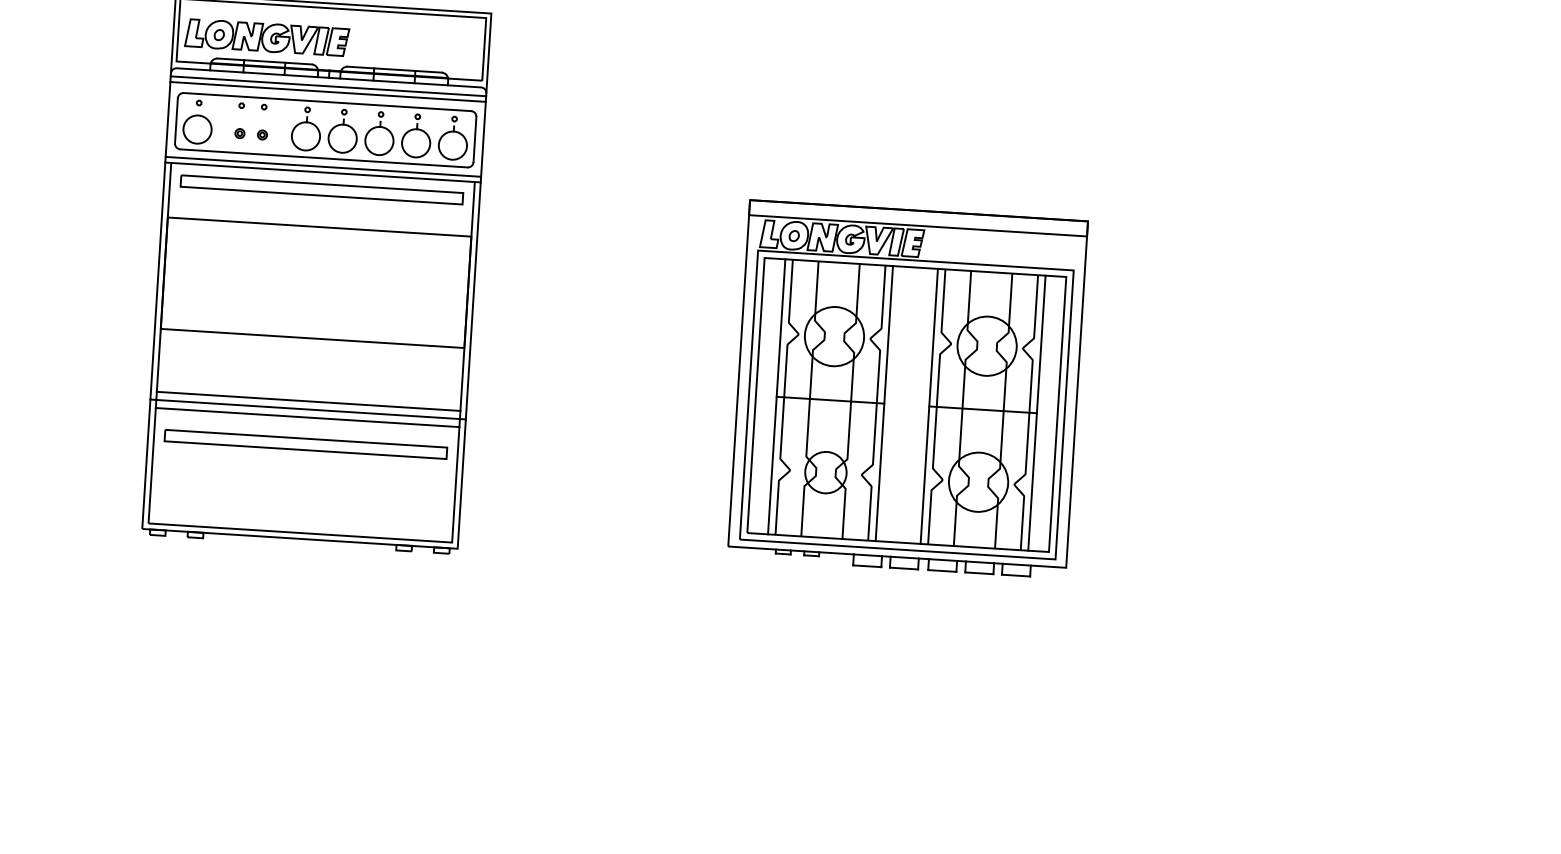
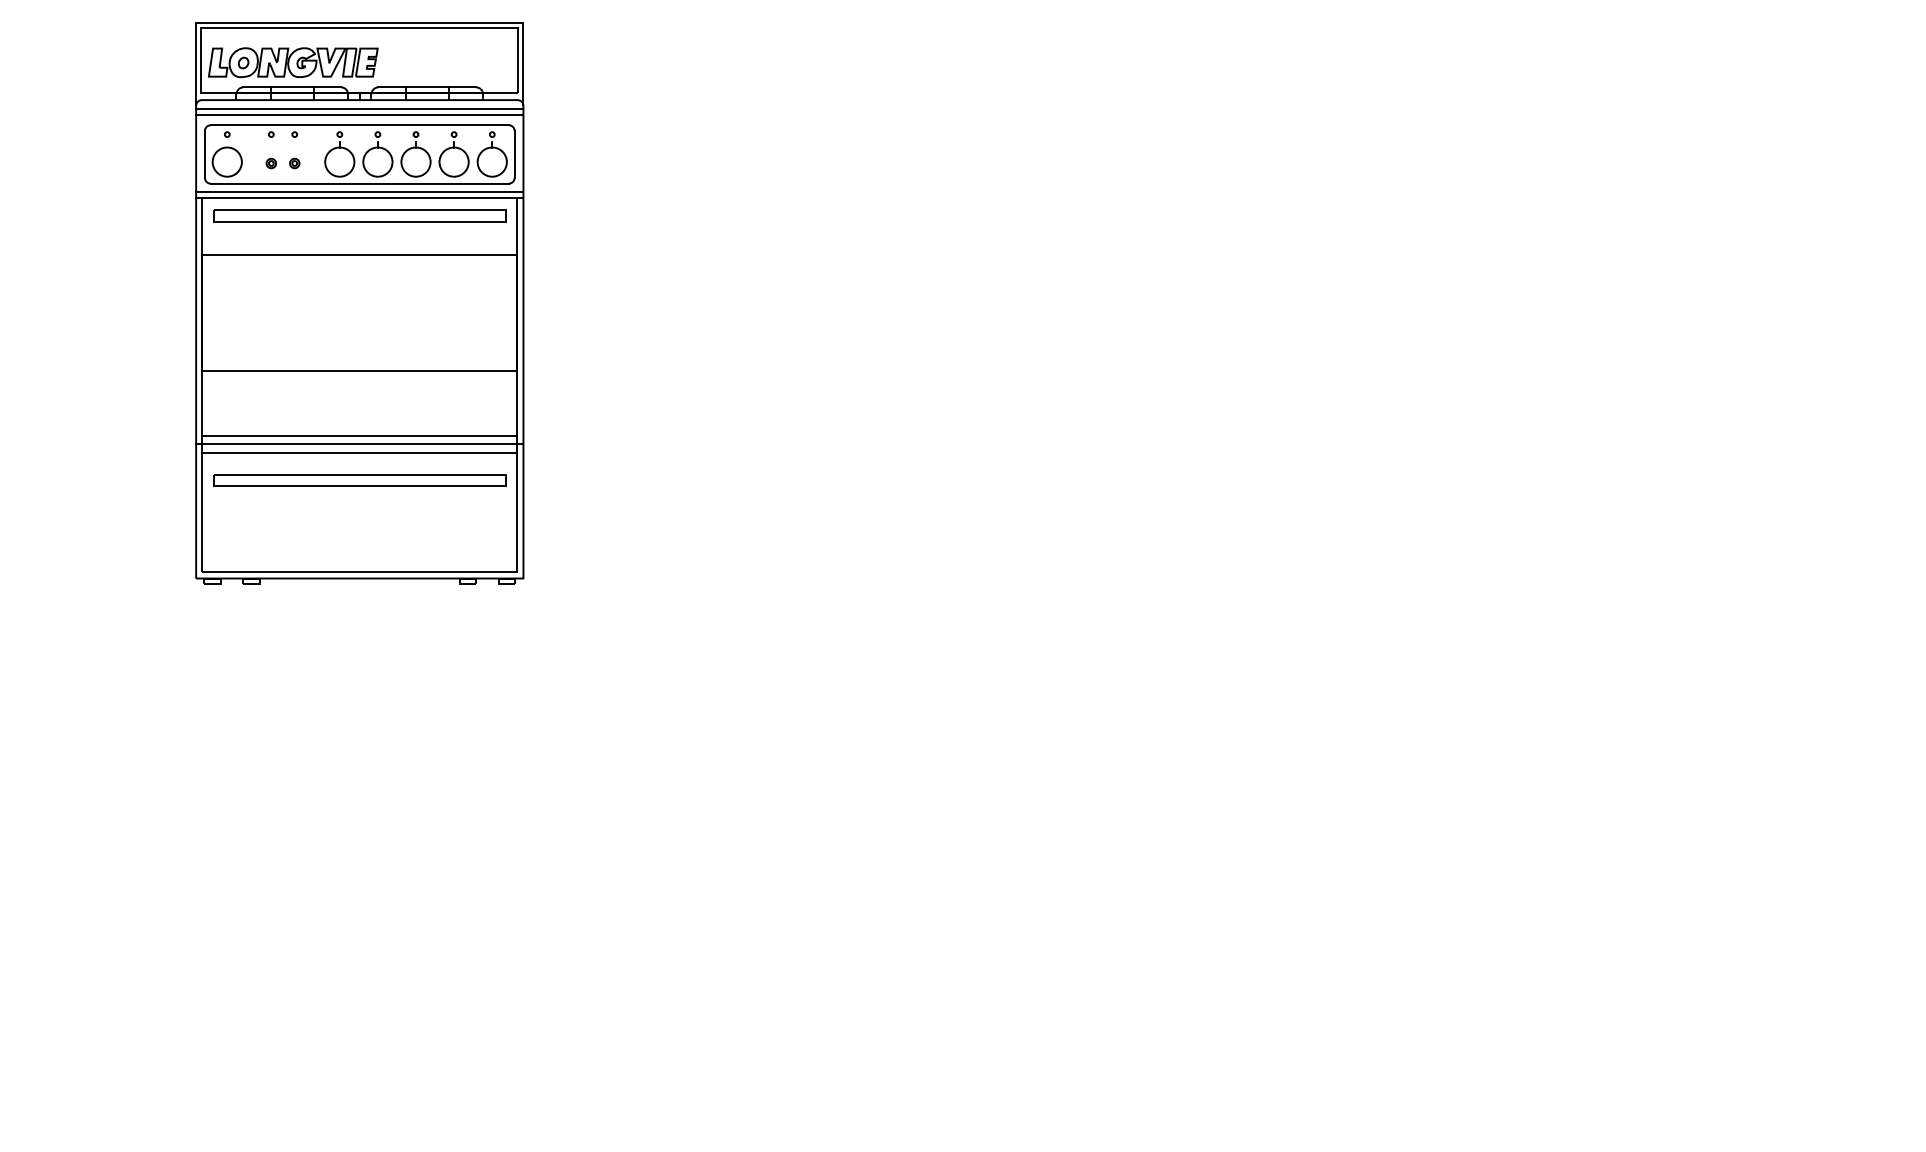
part: (908, 389) -> (978, 384), removed

